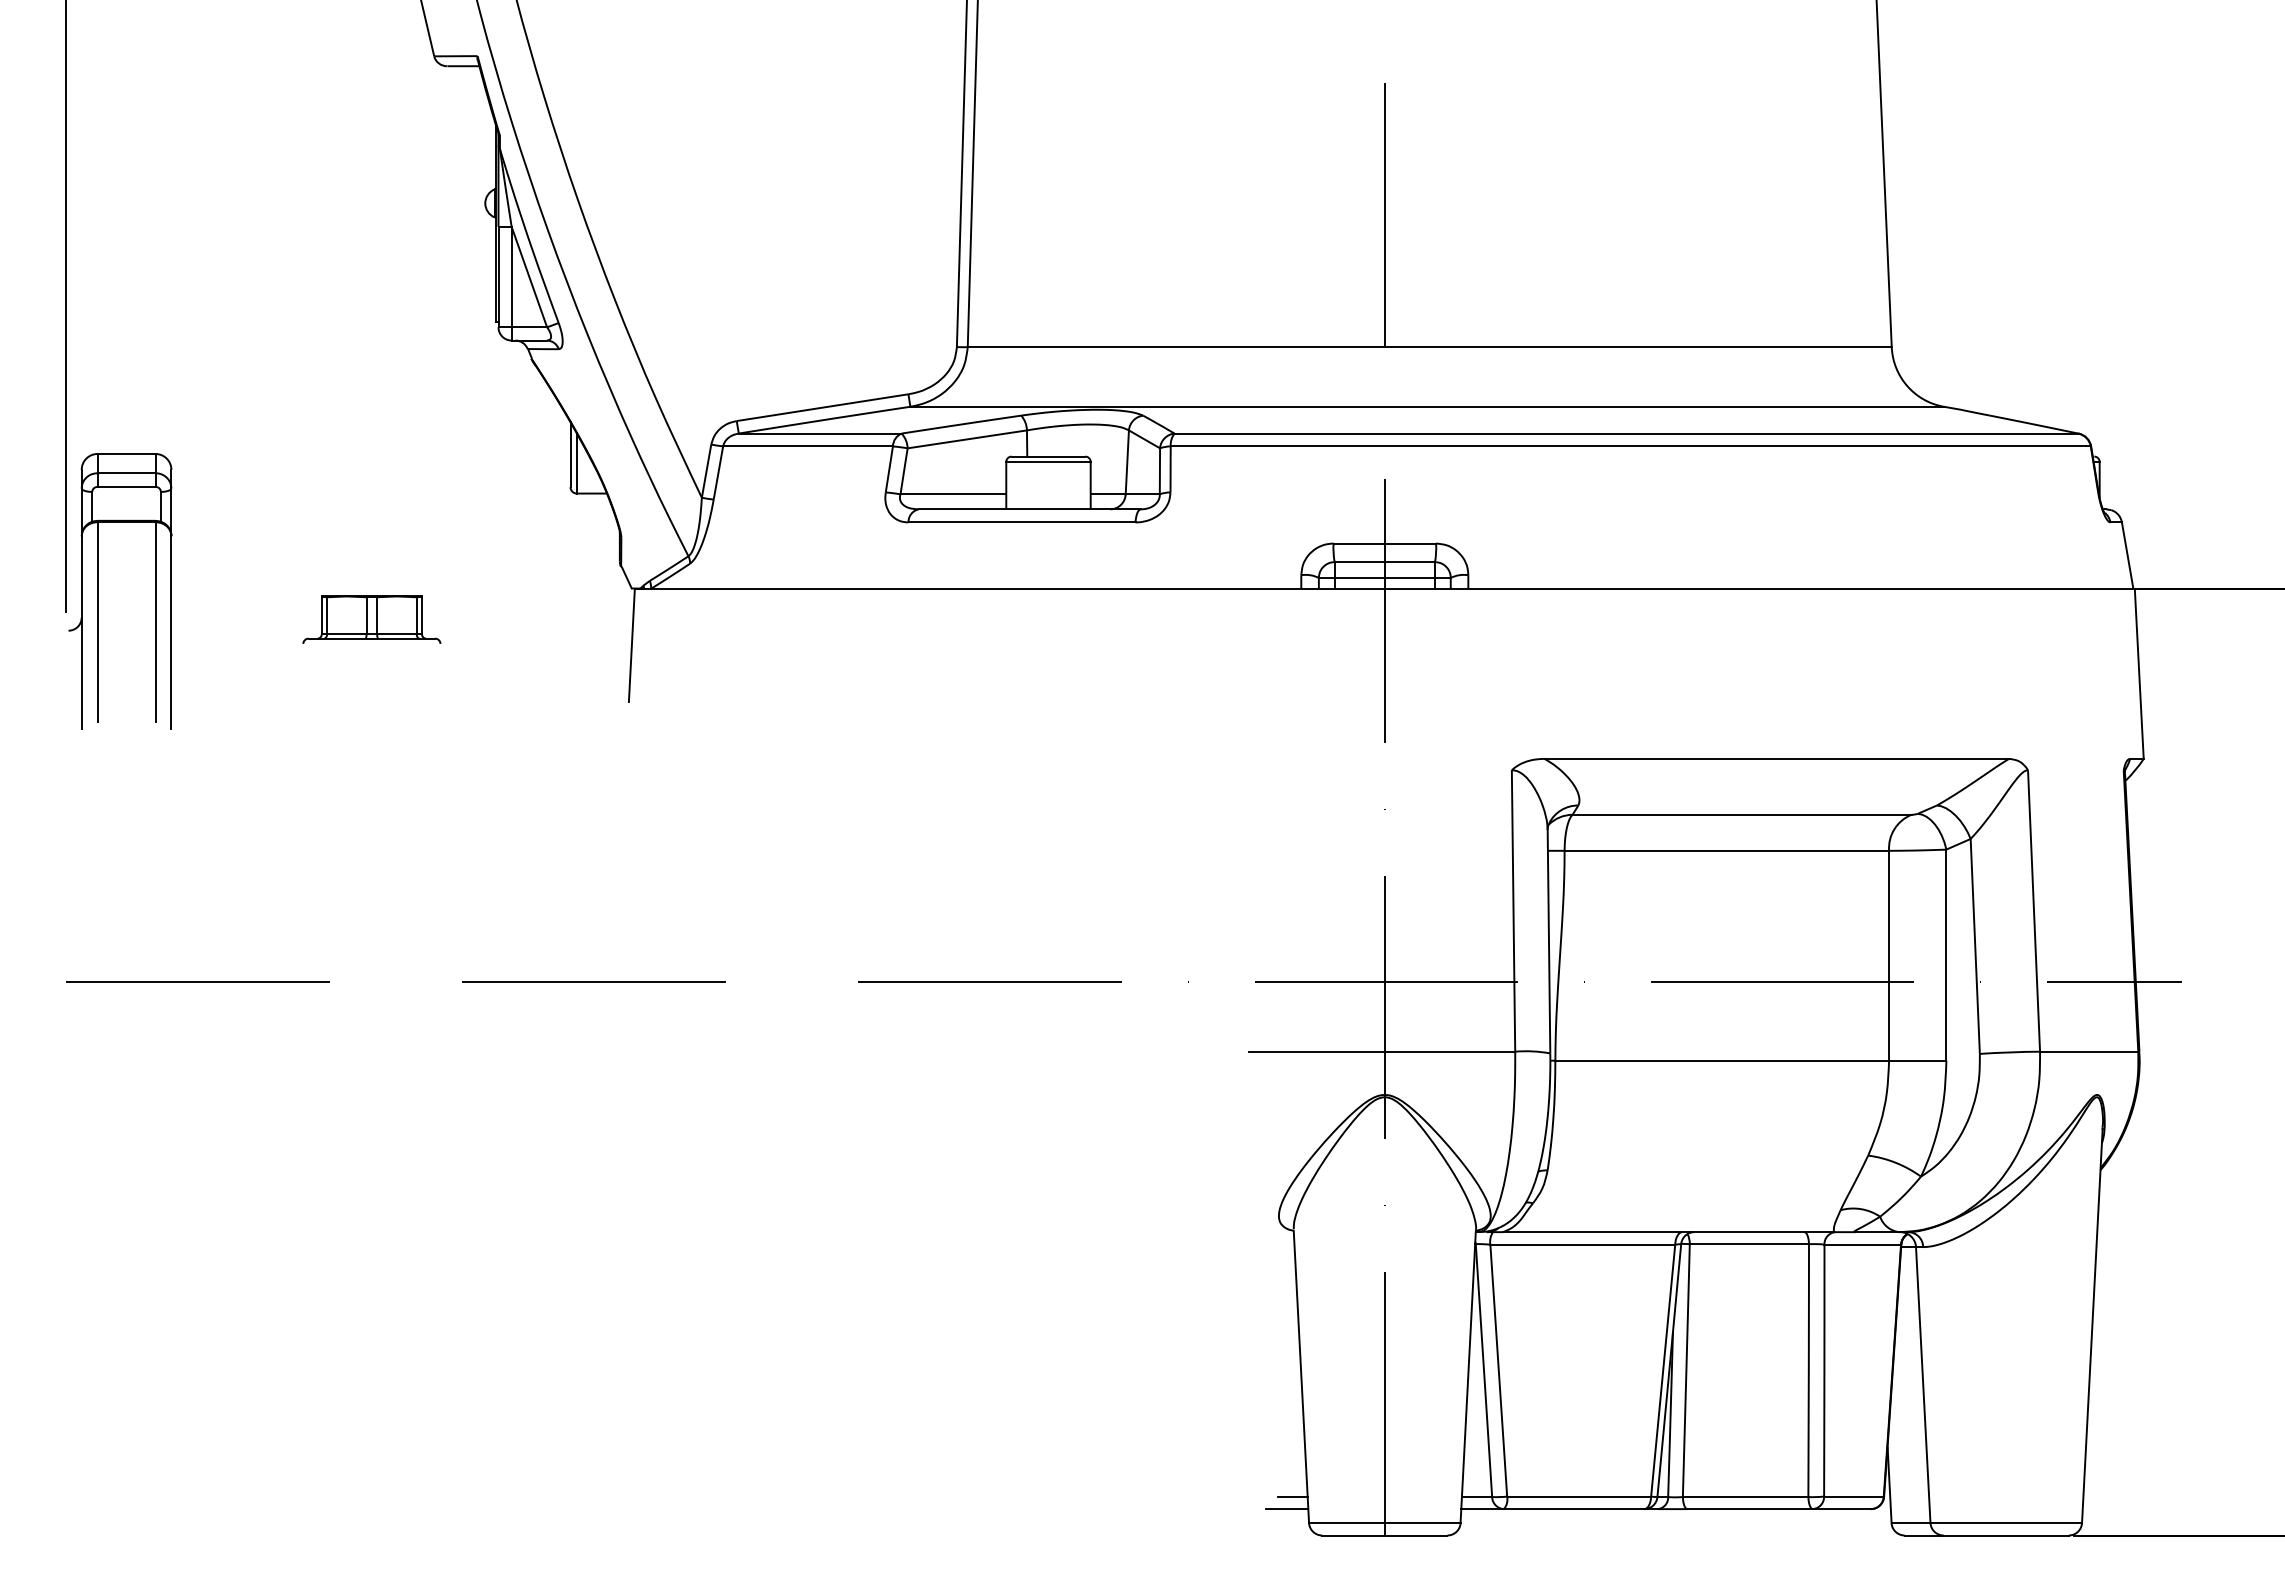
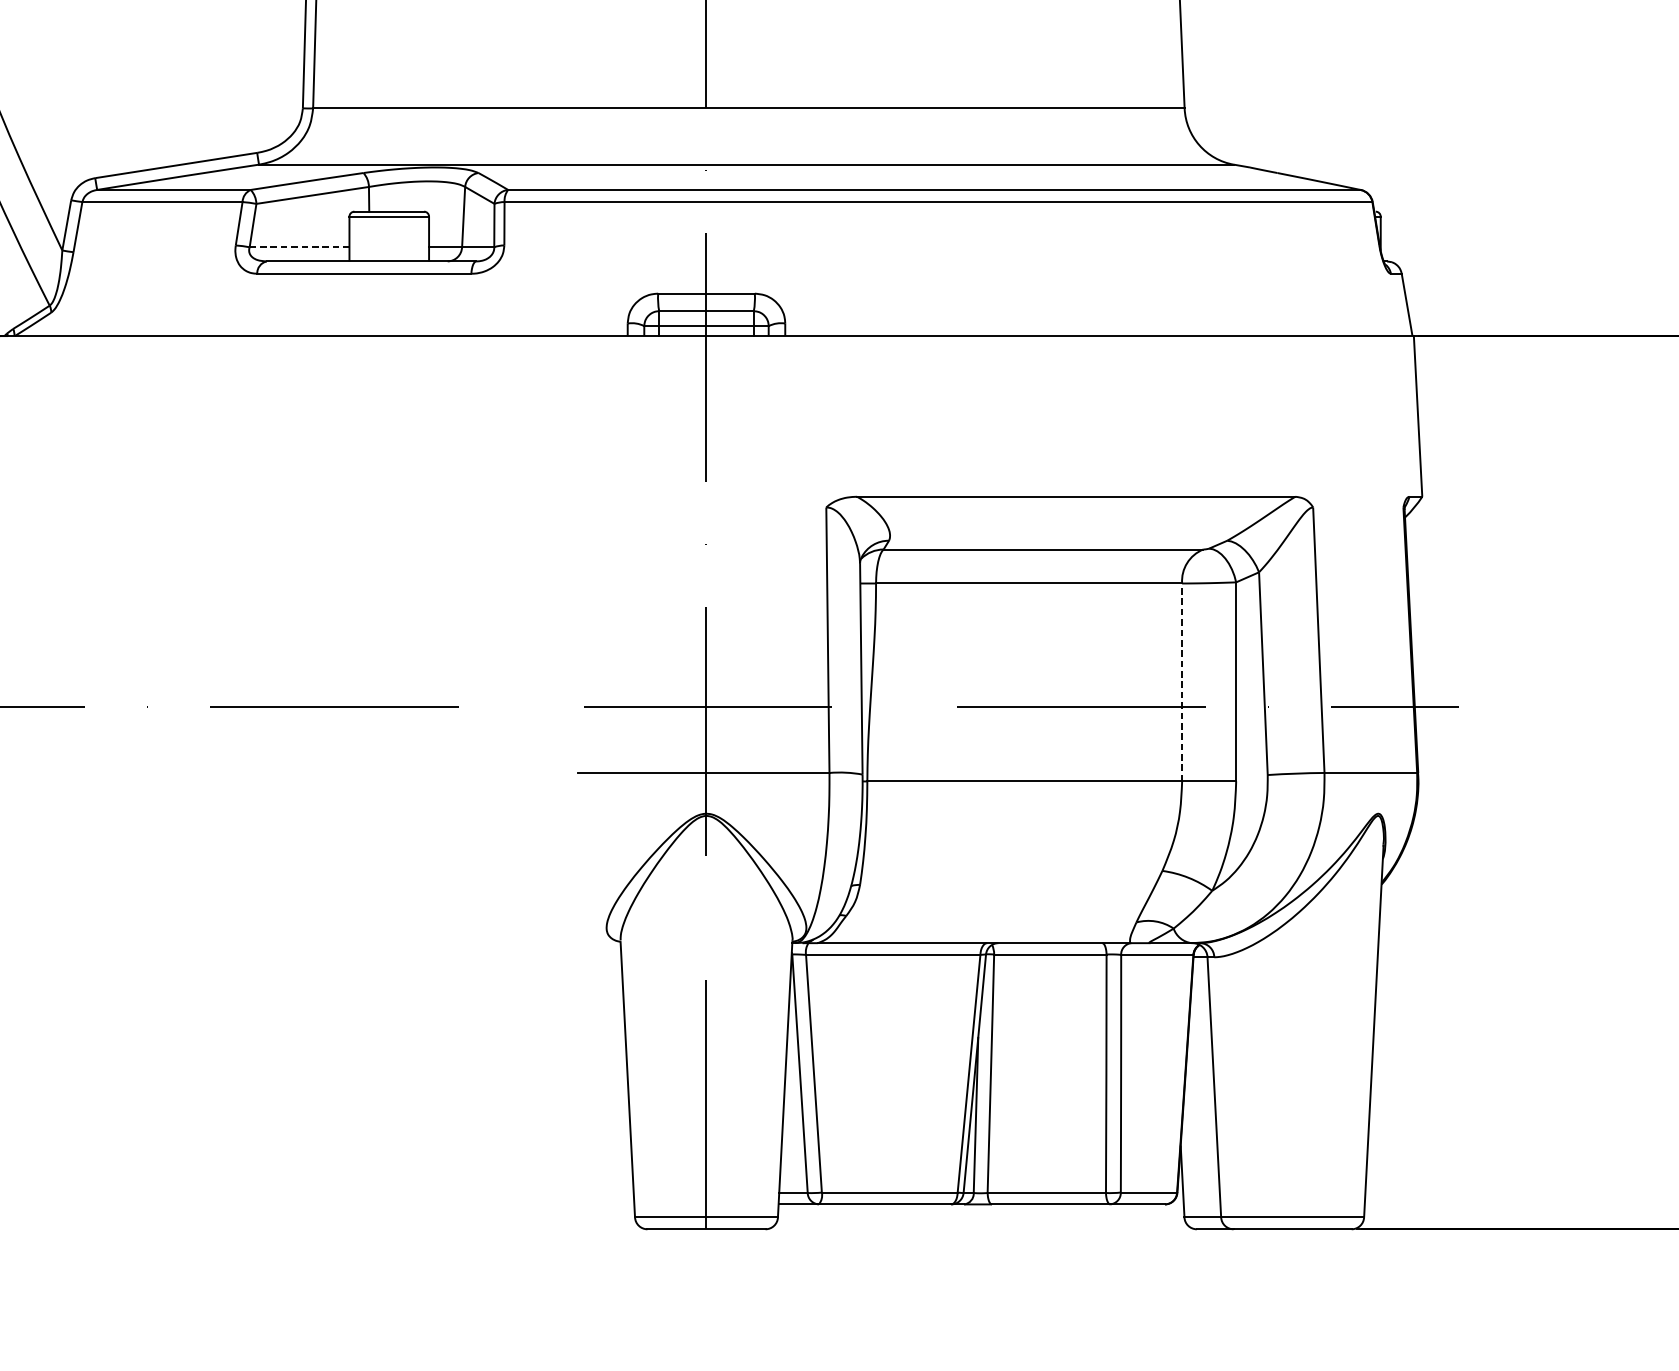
line: (953, 494) -> (299, 247), solid -> dashed
line: (1889, 955) -> (1182, 682), solid -> dashed
line: (1292, 1497) -> (619, 1193), removed
line: (1286, 1509) -> (613, 1204), removed

